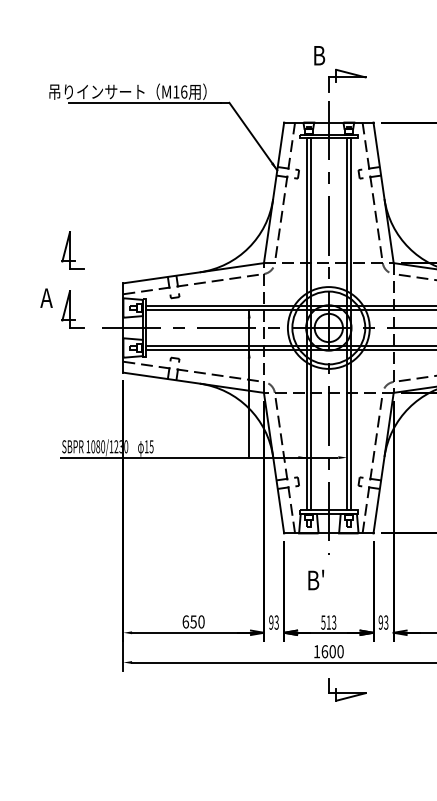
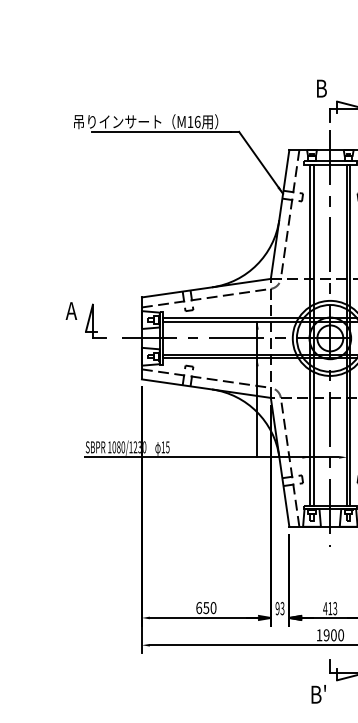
part: (72, 250) -> (95, 267), removed
text: (316, 579) -> (319, 693), moved
text: (323, 622) -> (325, 608), 513 -> 413
text: (324, 651) -> (326, 635), 1600 -> 1900

